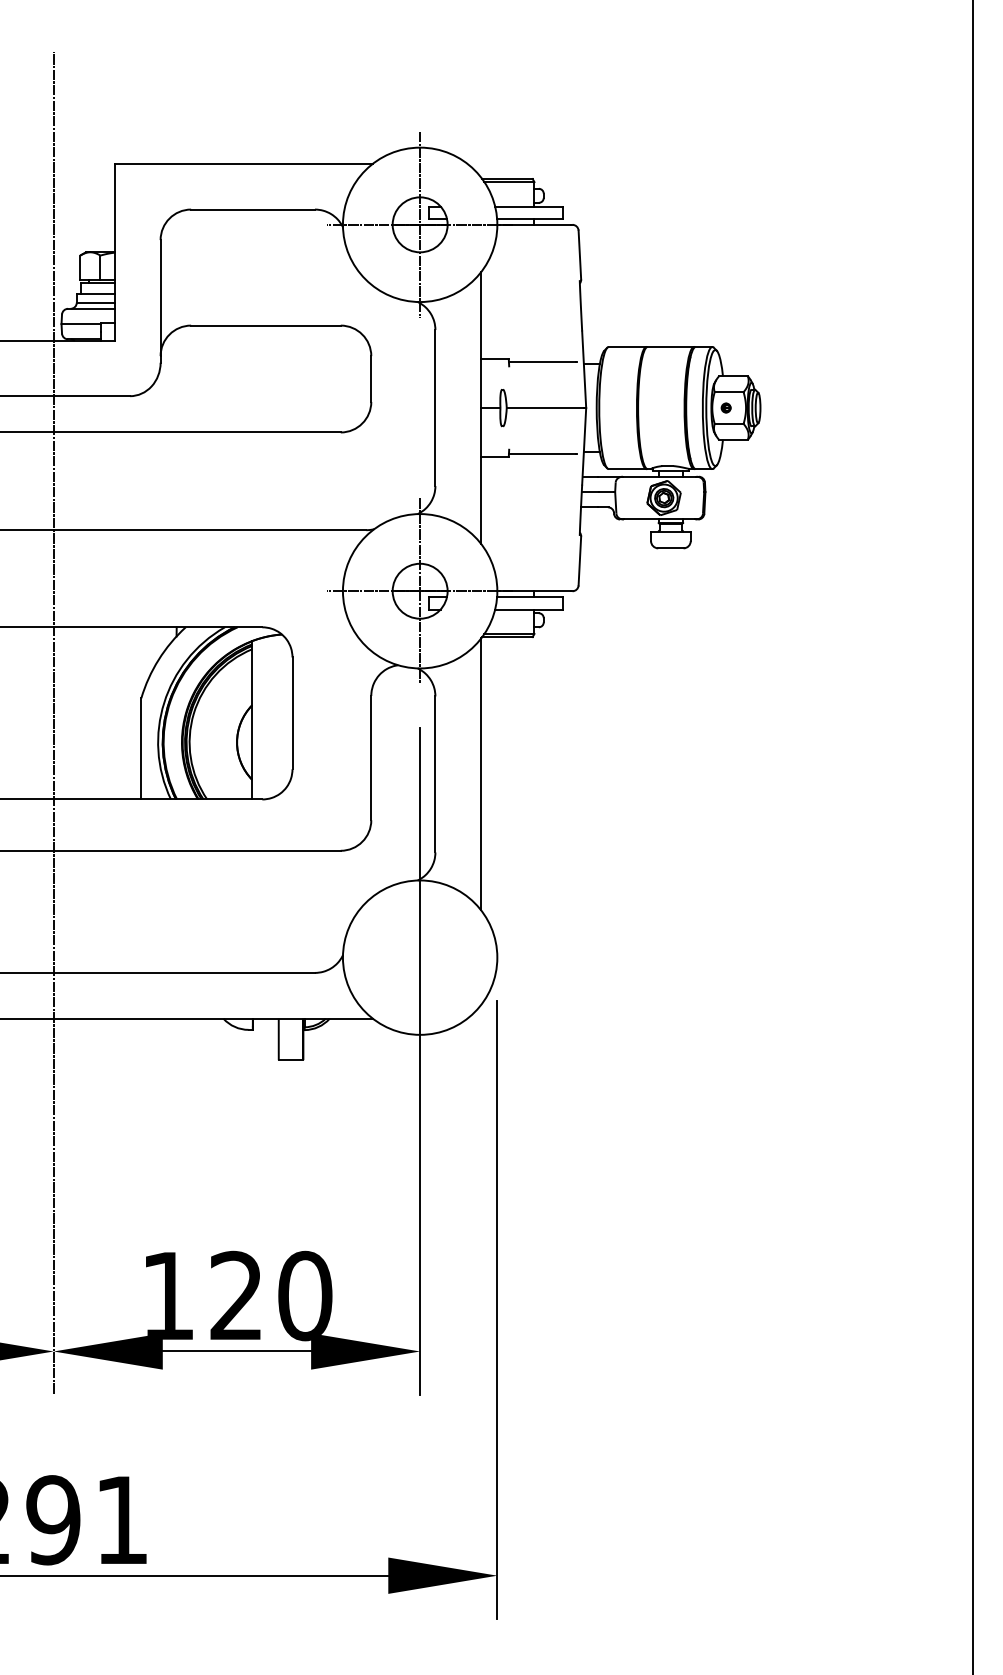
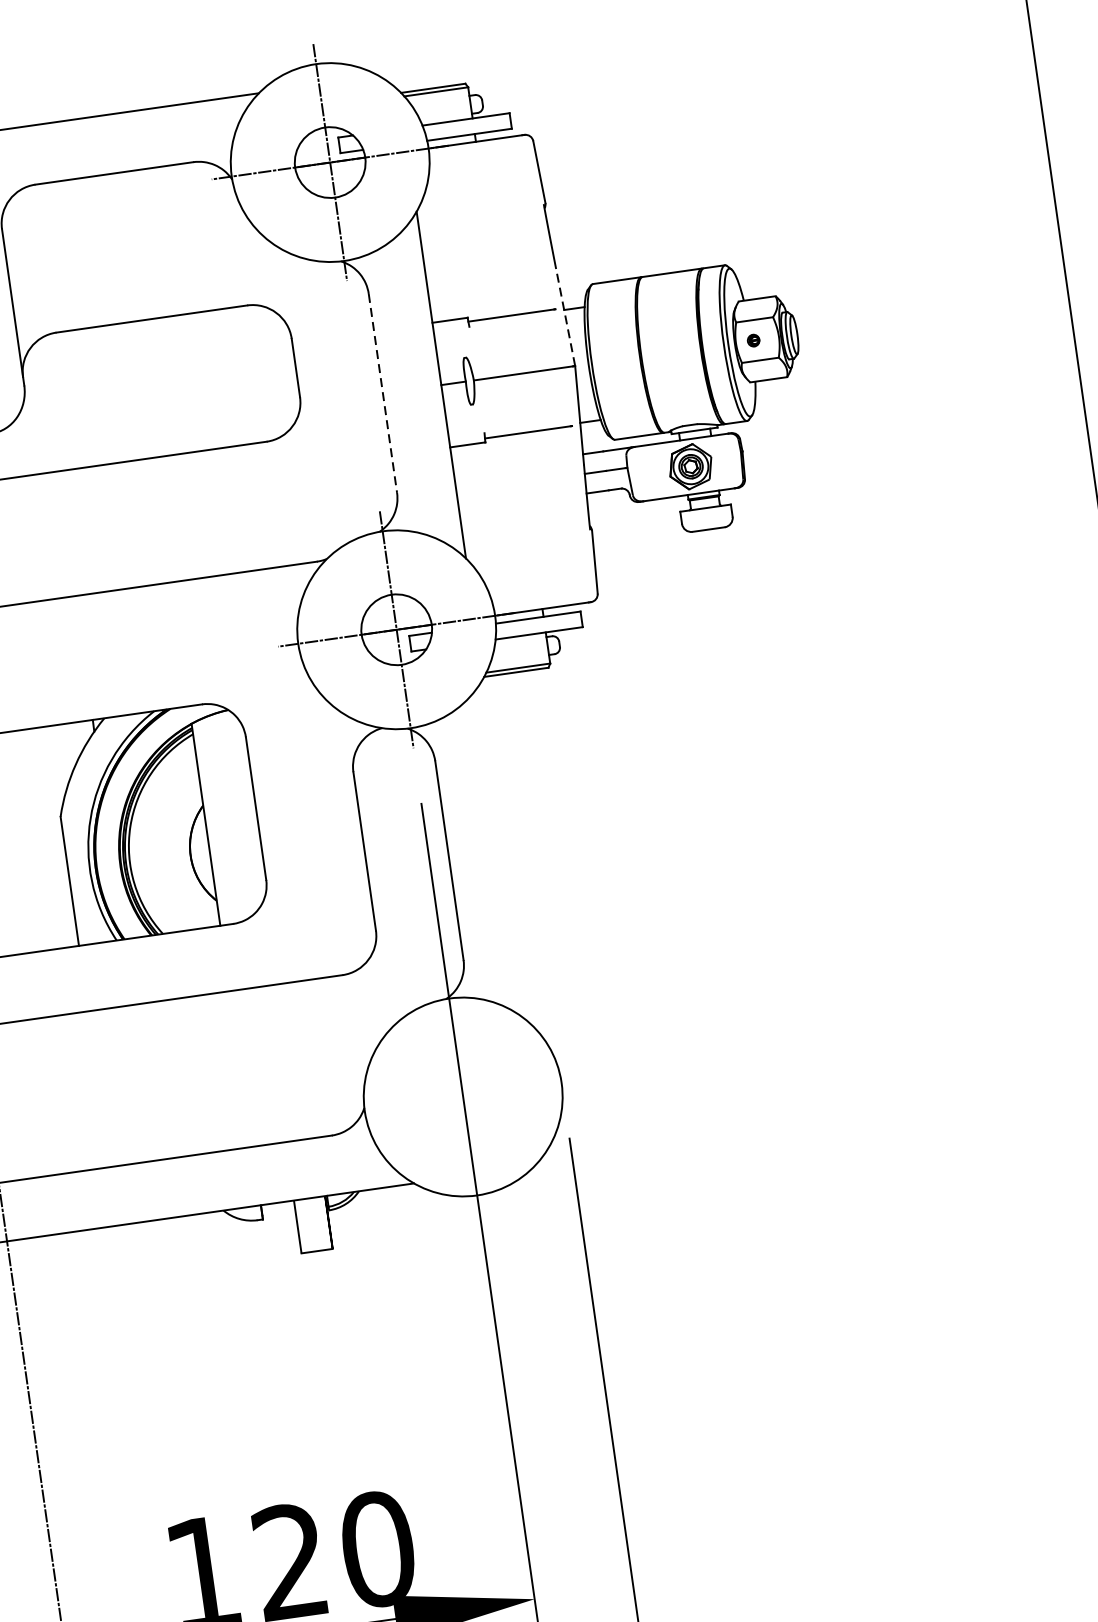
line: (584, 369) -> (566, 317), solid -> dashed
line: (435, 408) -> (383, 393), solid -> dashed
line: (481, 774) -> (508, 852), removed

